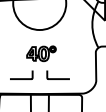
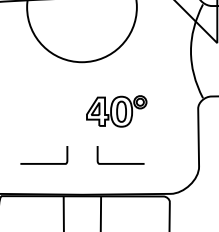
part: (41, 53) -> (116, 110), moved

